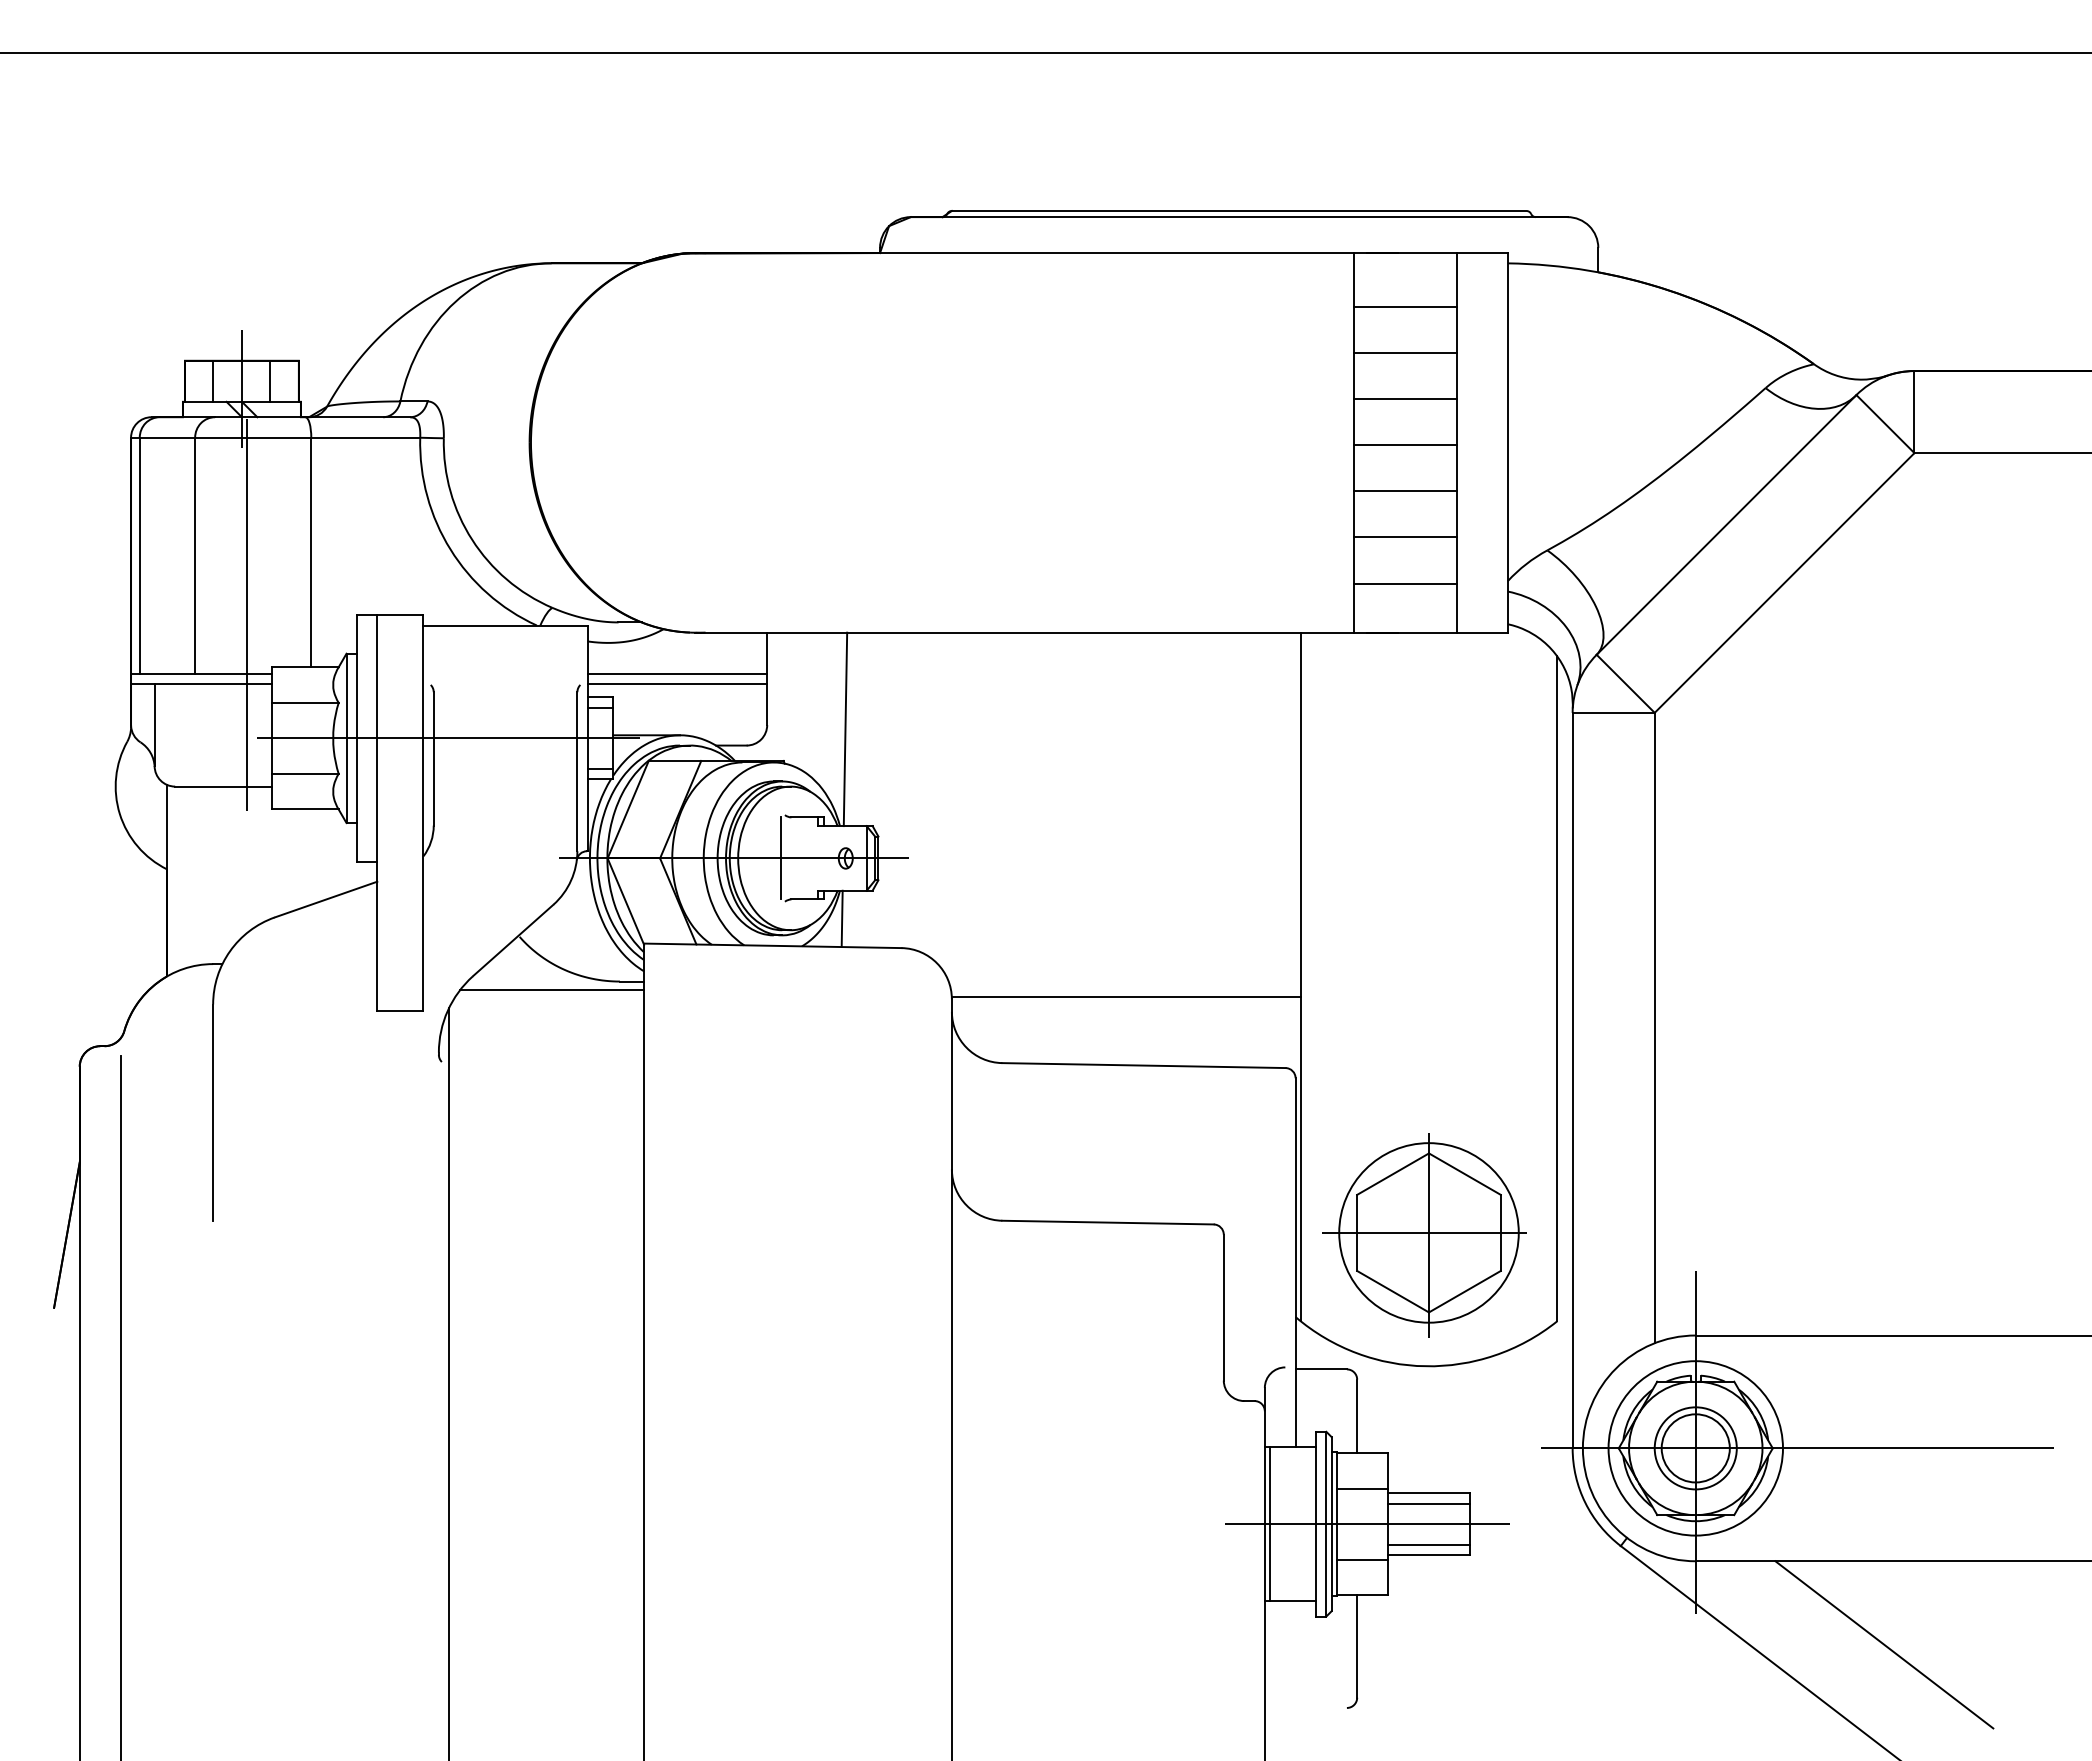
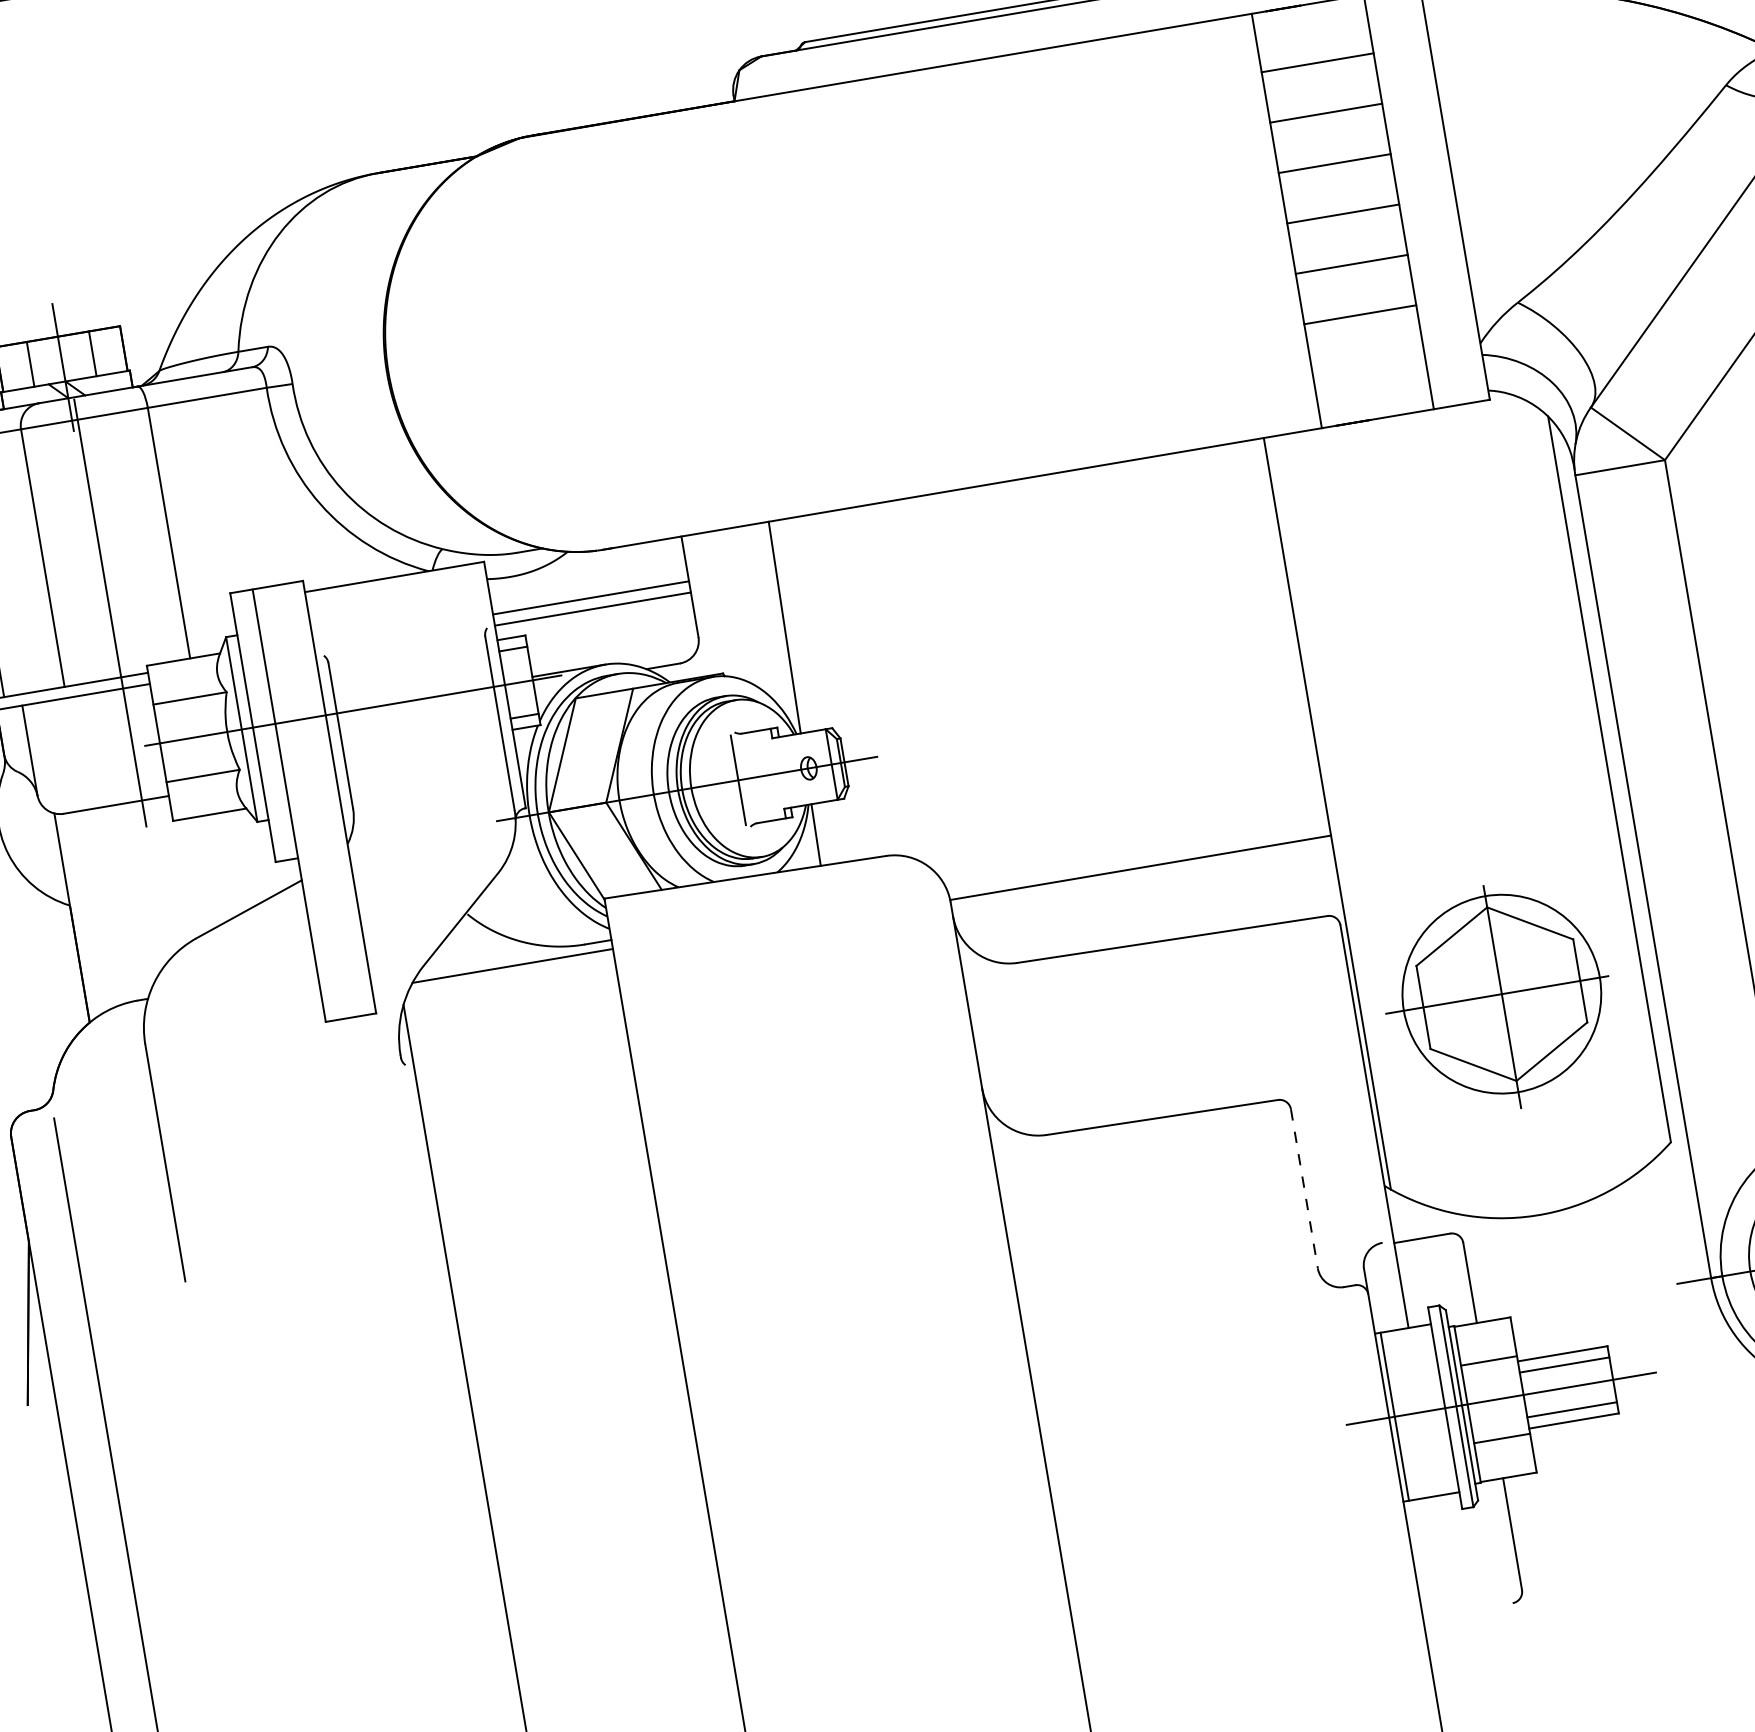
line: (1404, 583) -> (1367, 365), removed
part: (1424, 1235) -> (1497, 997), moved
line: (1223, 1307) -> (1304, 1188), solid -> dashed

